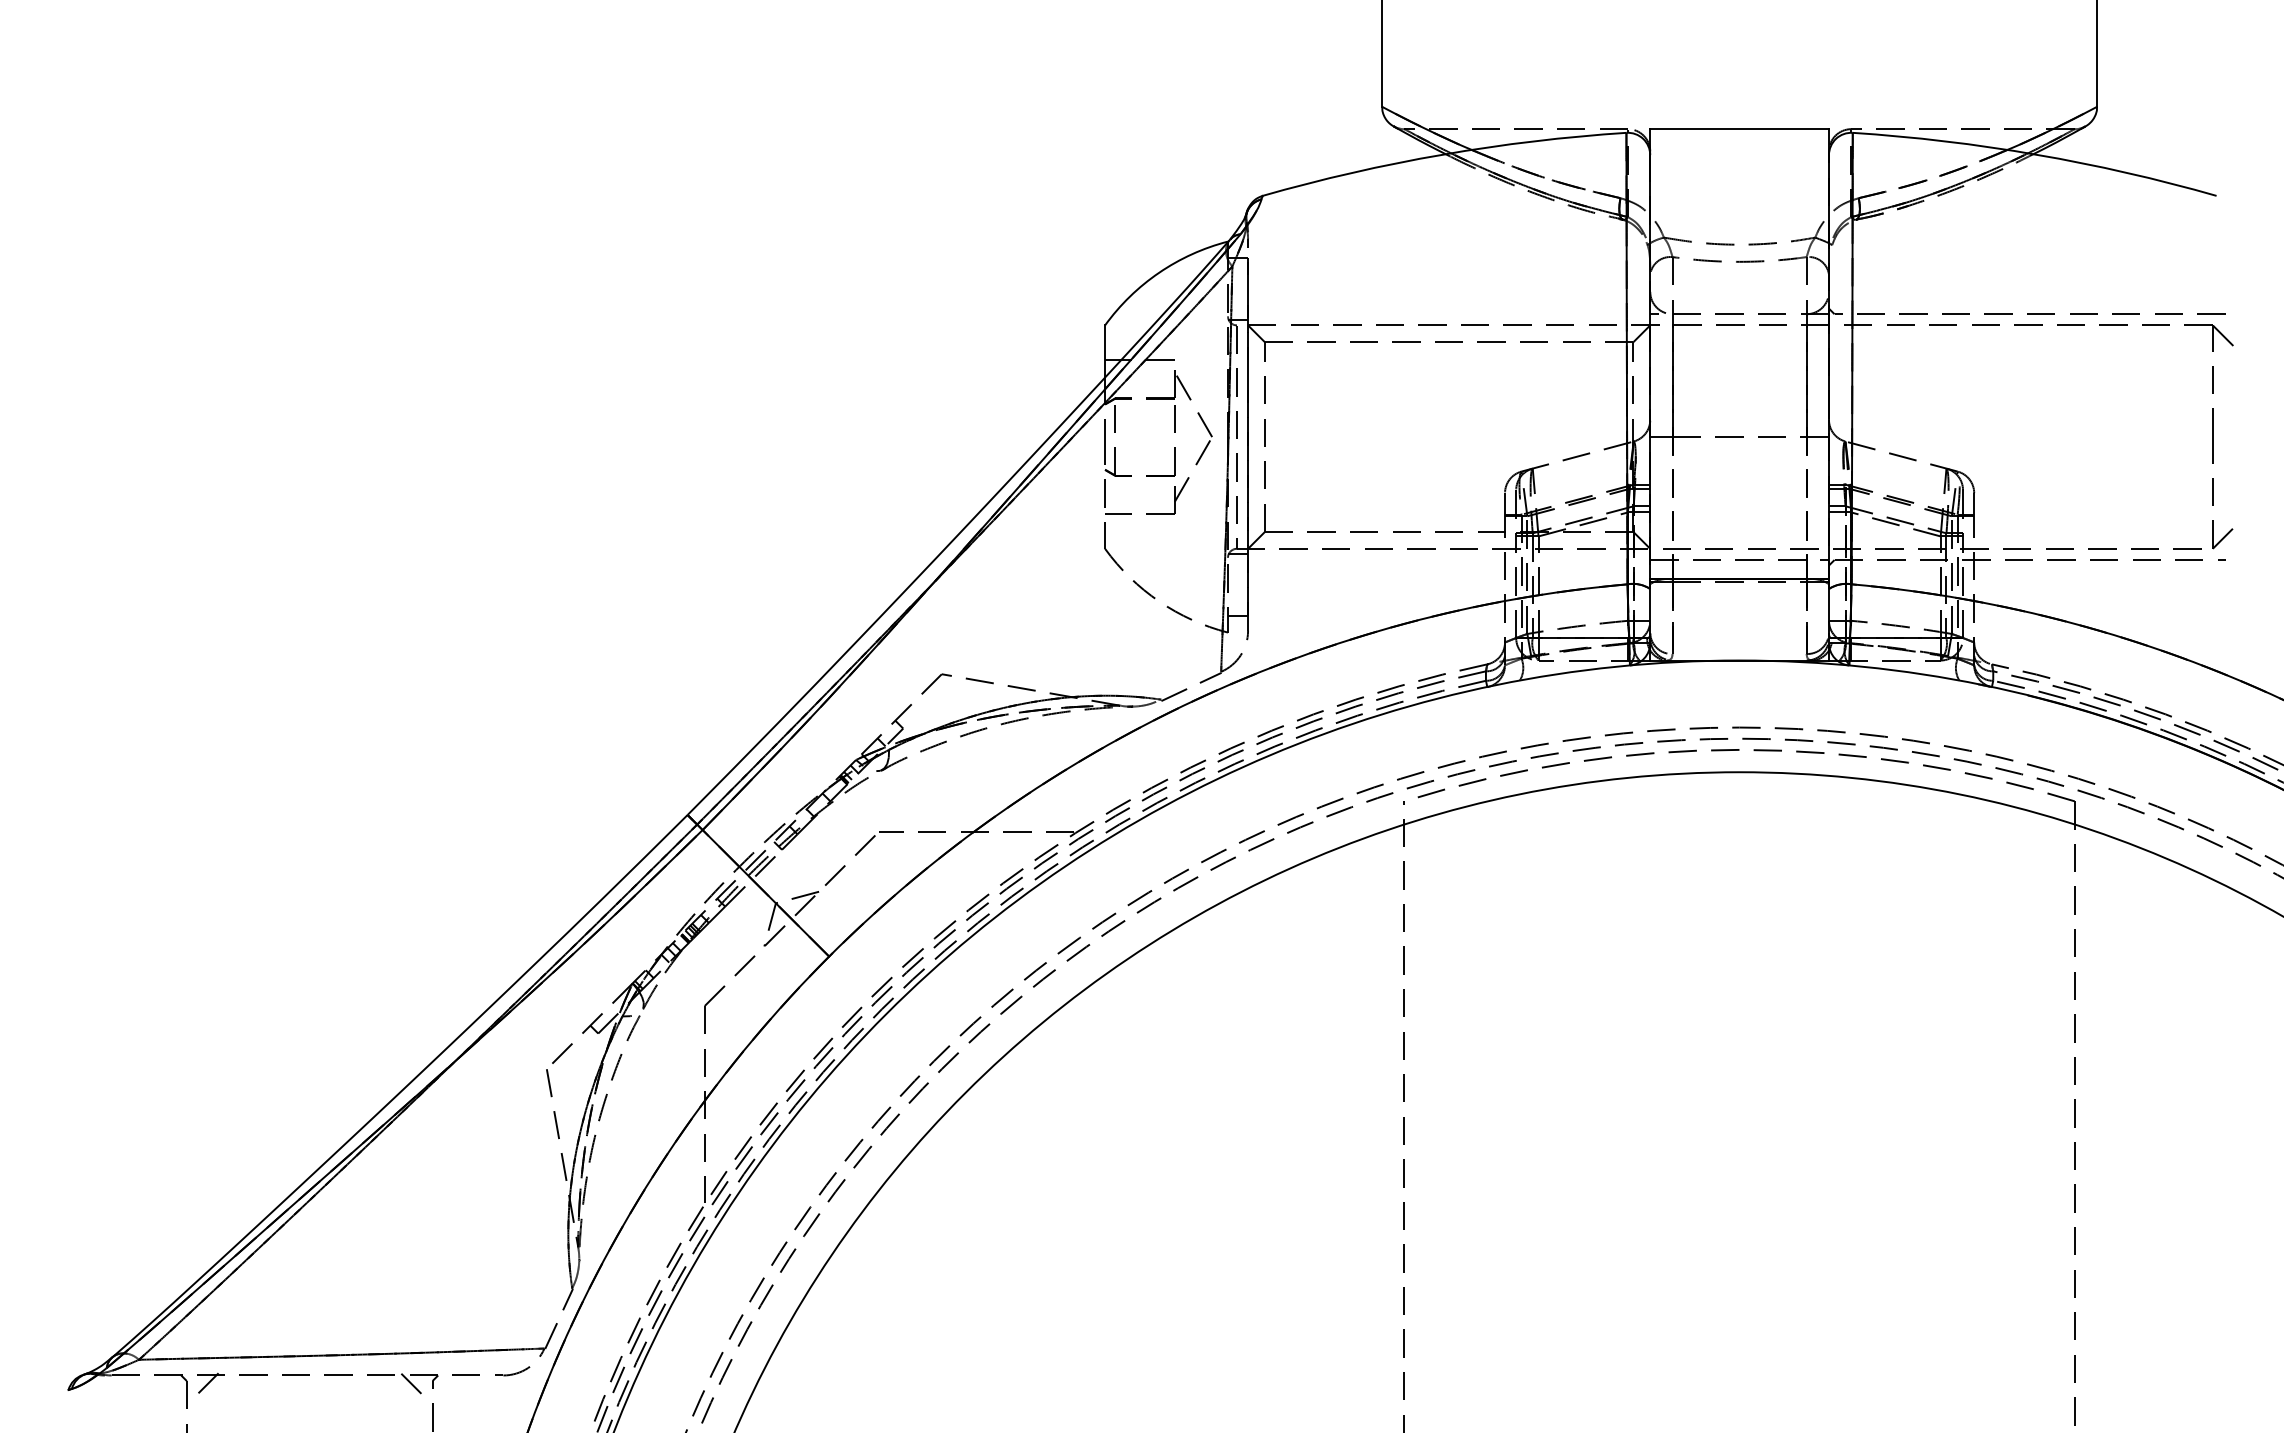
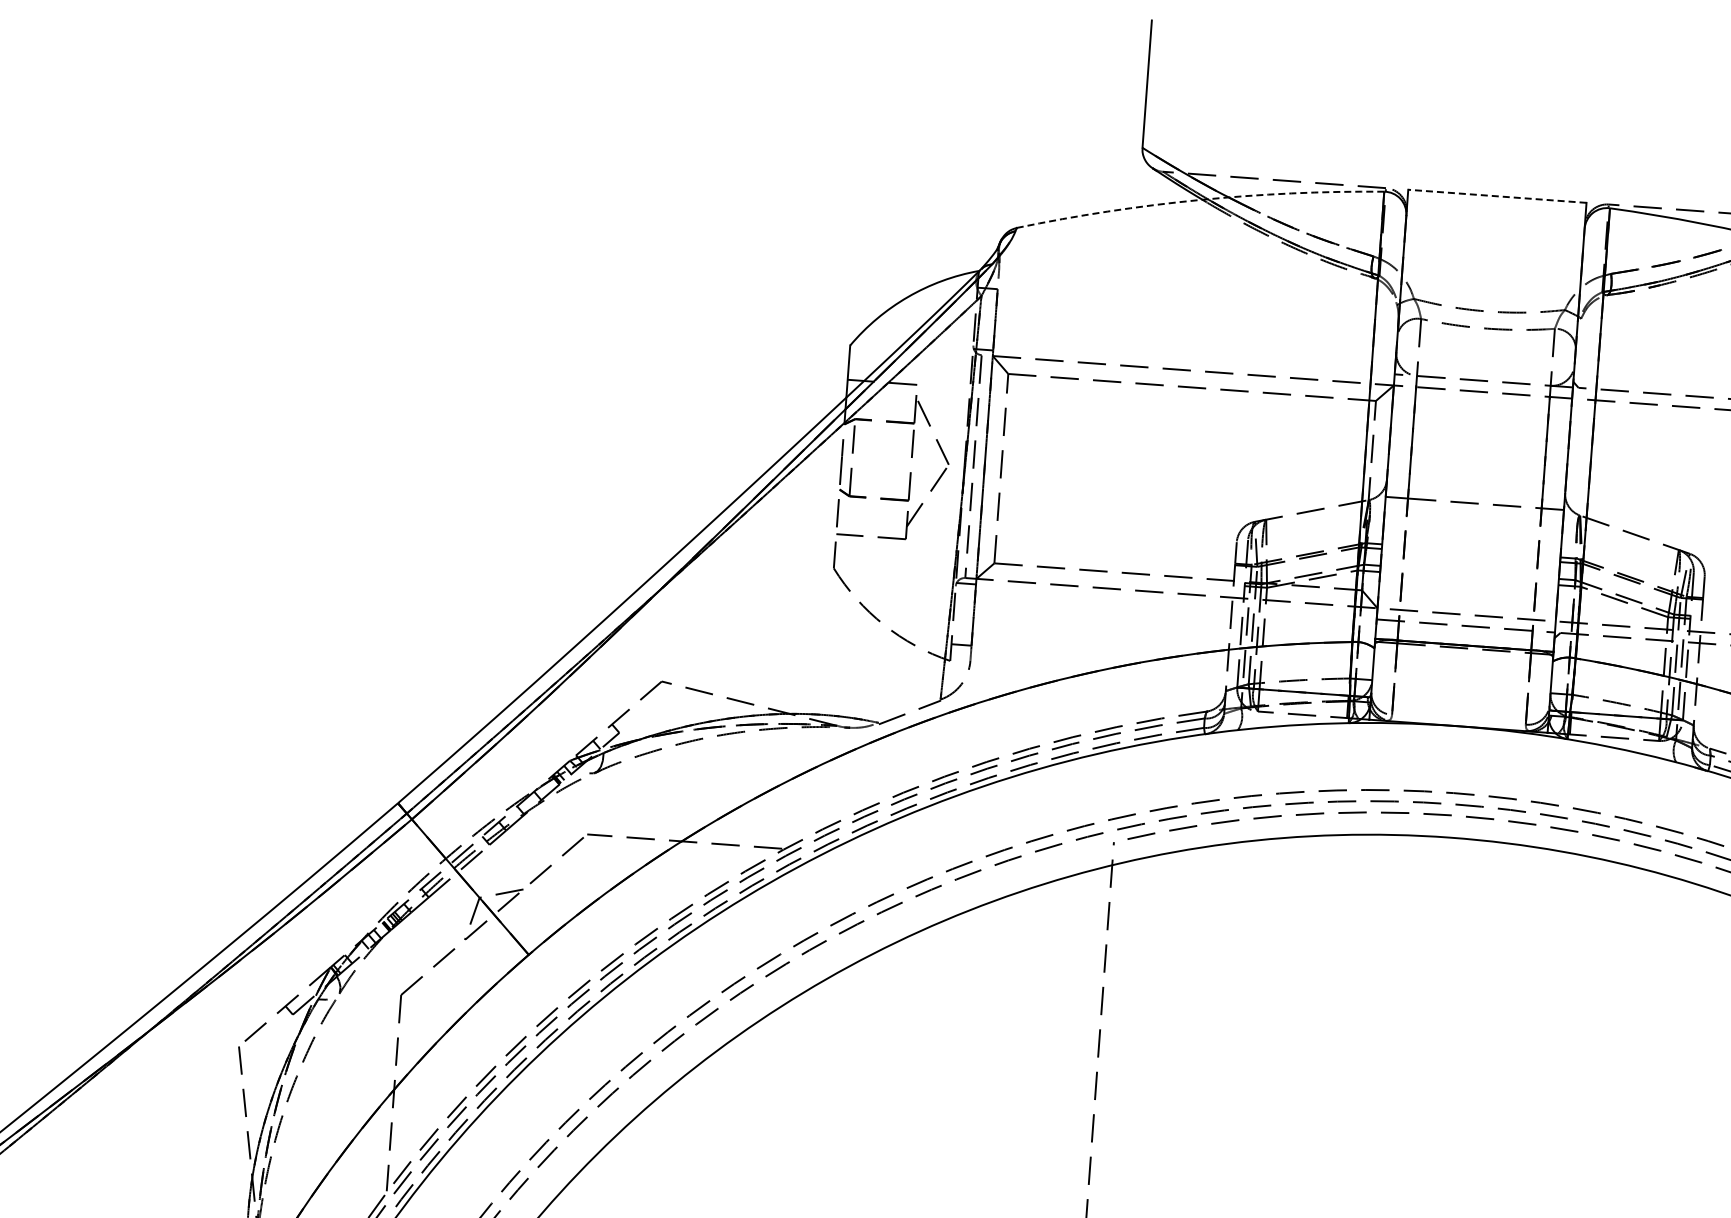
line: (1739, 129) -> (1497, 196), solid -> dashed
arc: (1442, 154) -> (1199, 199), solid -> dashed

